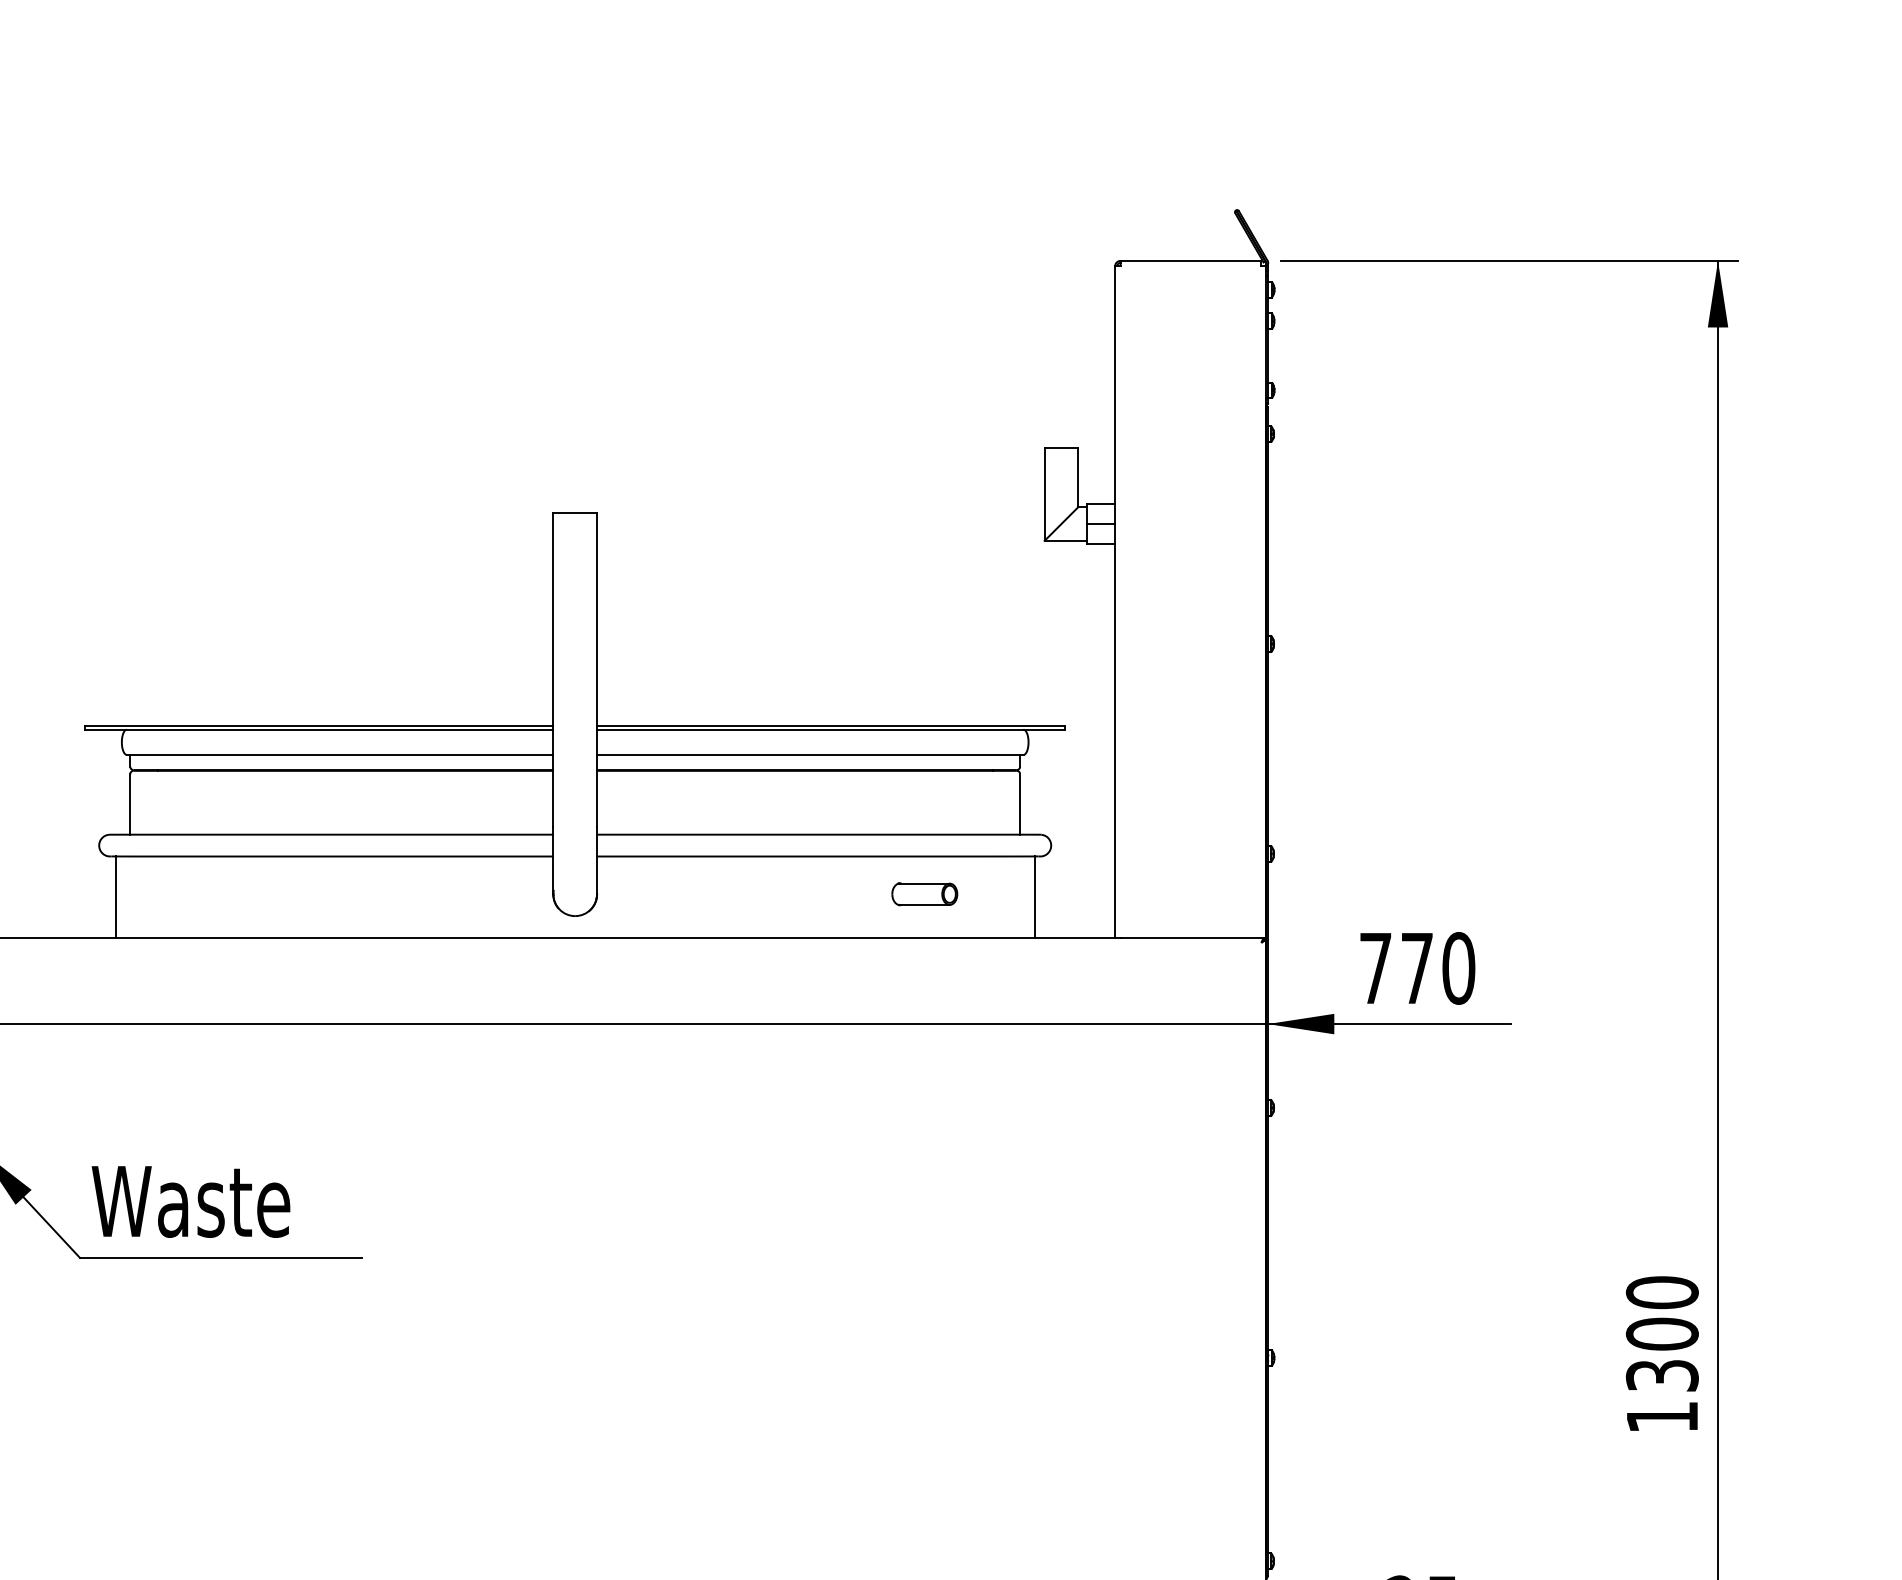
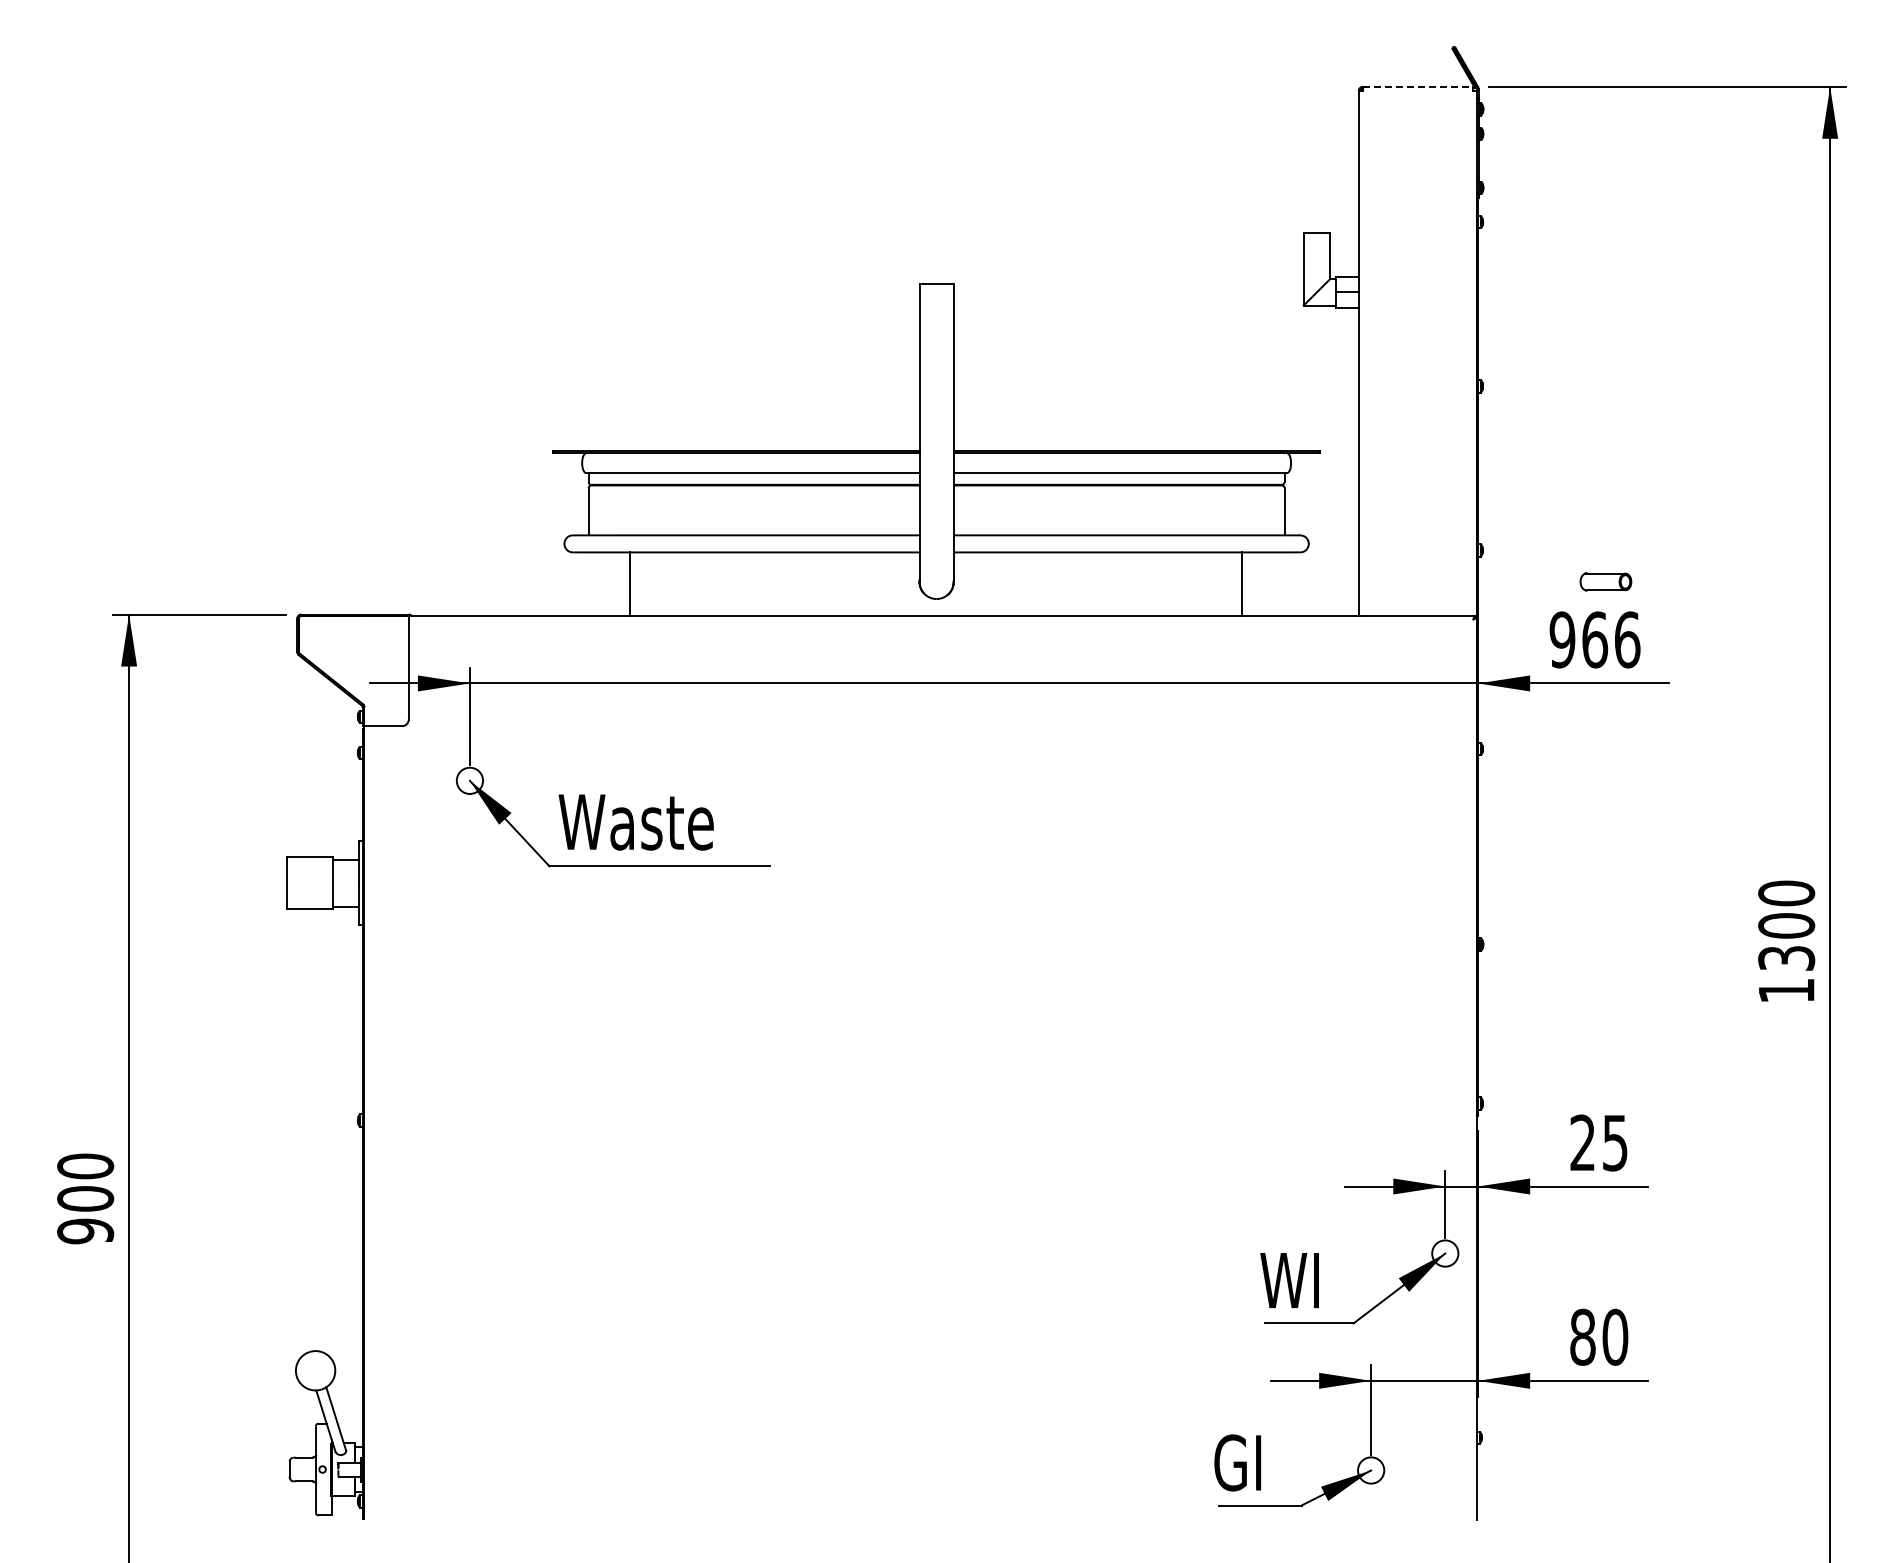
line: (1190, 260) -> (1417, 86), solid -> dashed
part: (924, 893) -> (1605, 581), moved
line: (115, 897) -> (630, 584), moved
line: (1034, 897) -> (1241, 584), moved
text: (1416, 967) -> (1594, 639), 770 -> 966

